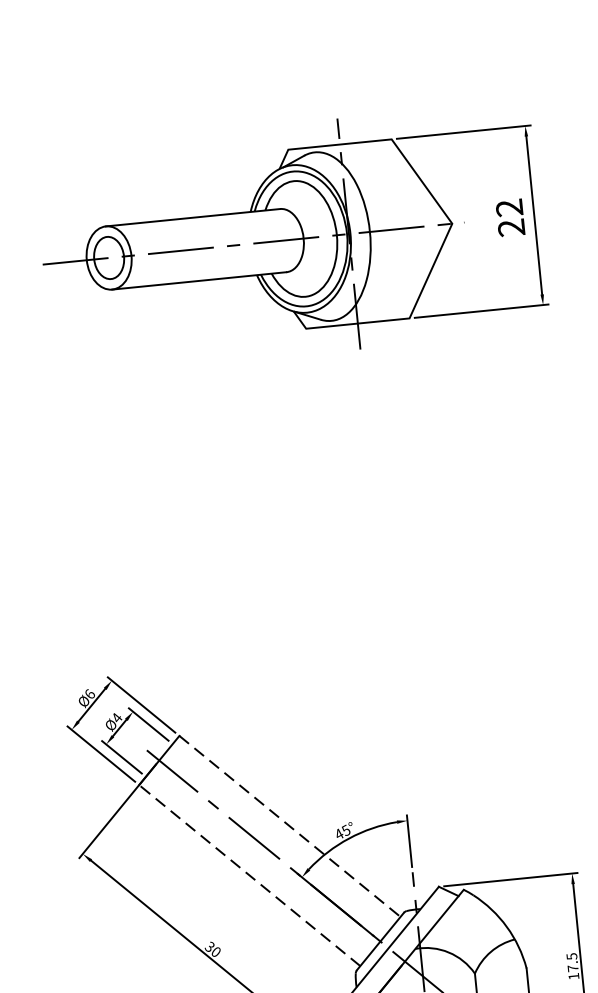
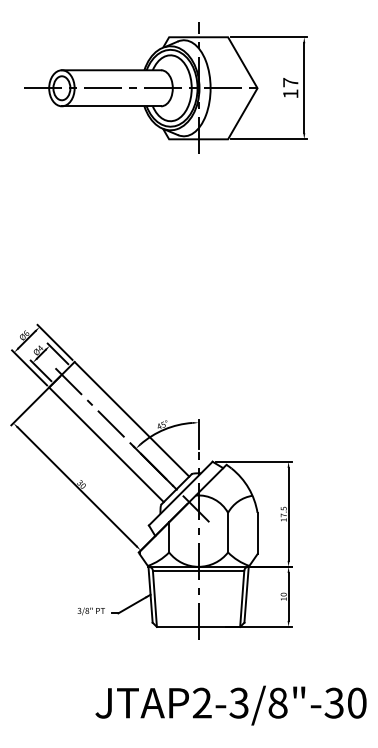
text: (509, 216) -> (290, 87), 22 -> 17
line: (290, 826) -> (132, 419), dashed -> solid
line: (249, 875) -> (106, 444), dashed -> solid

